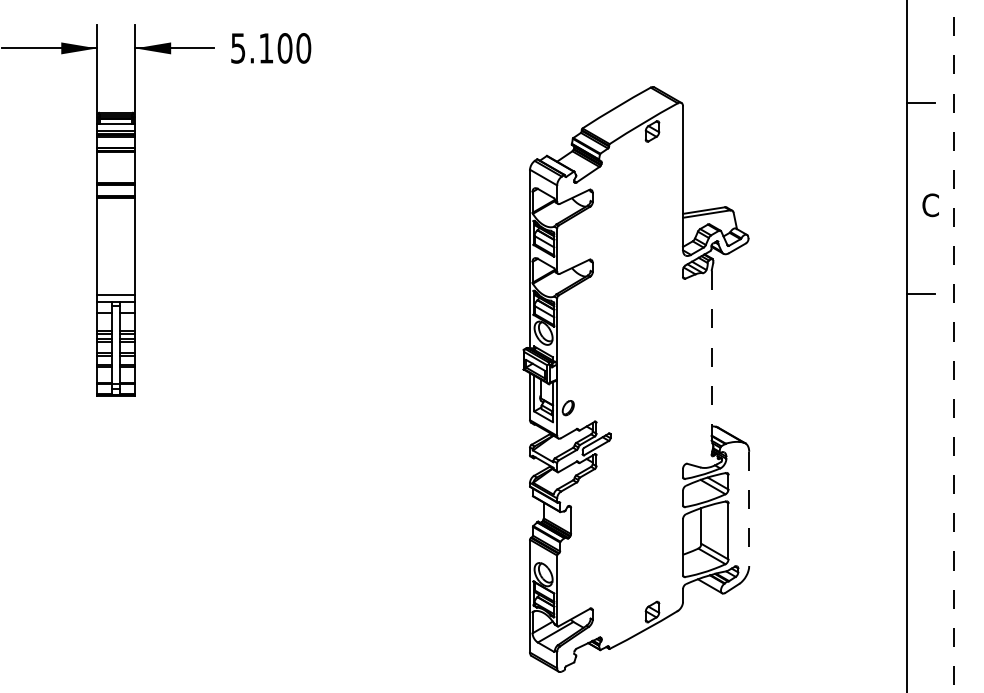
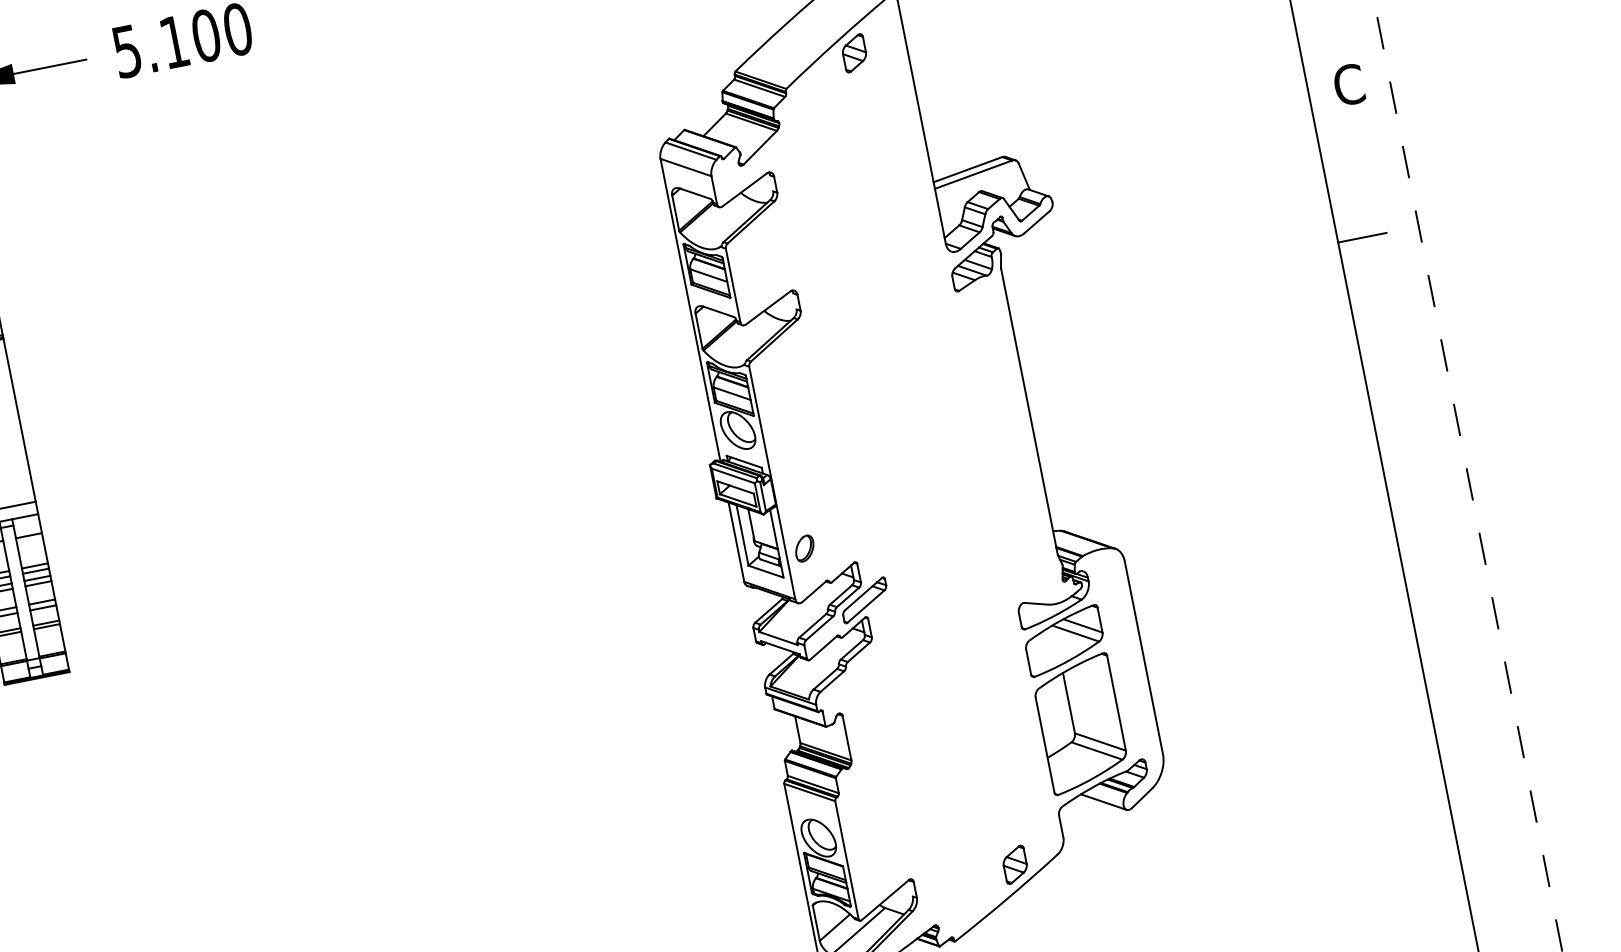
line: (711, 356) -> (1029, 413), dashed -> solid
line: (749, 509) -> (1144, 659), dashed -> solid

